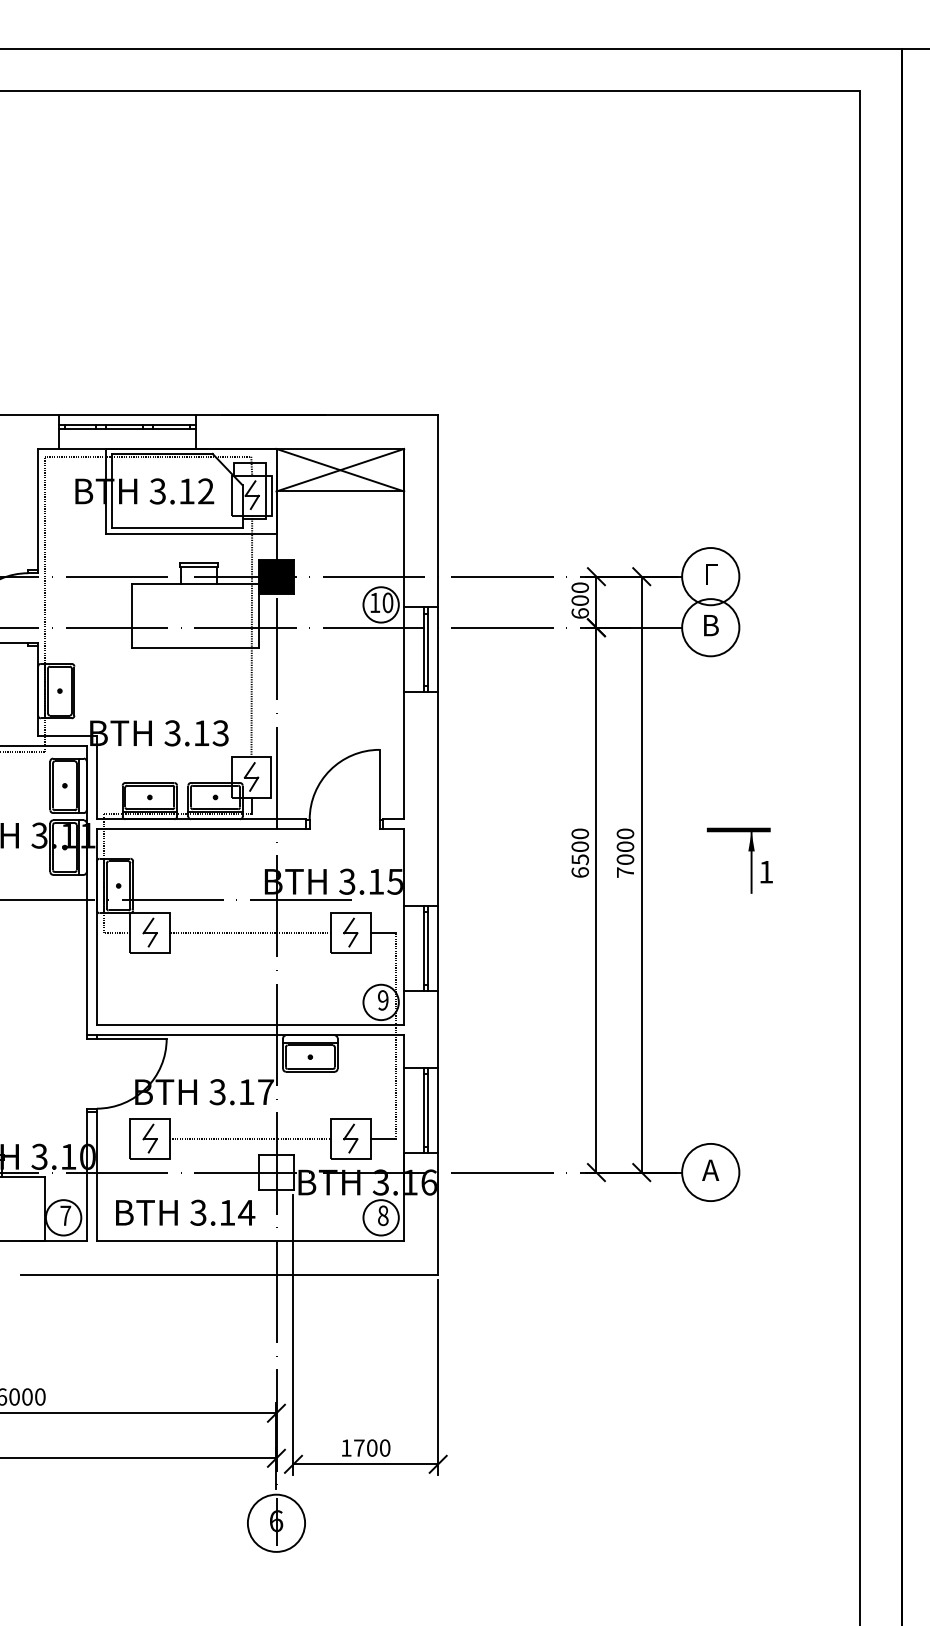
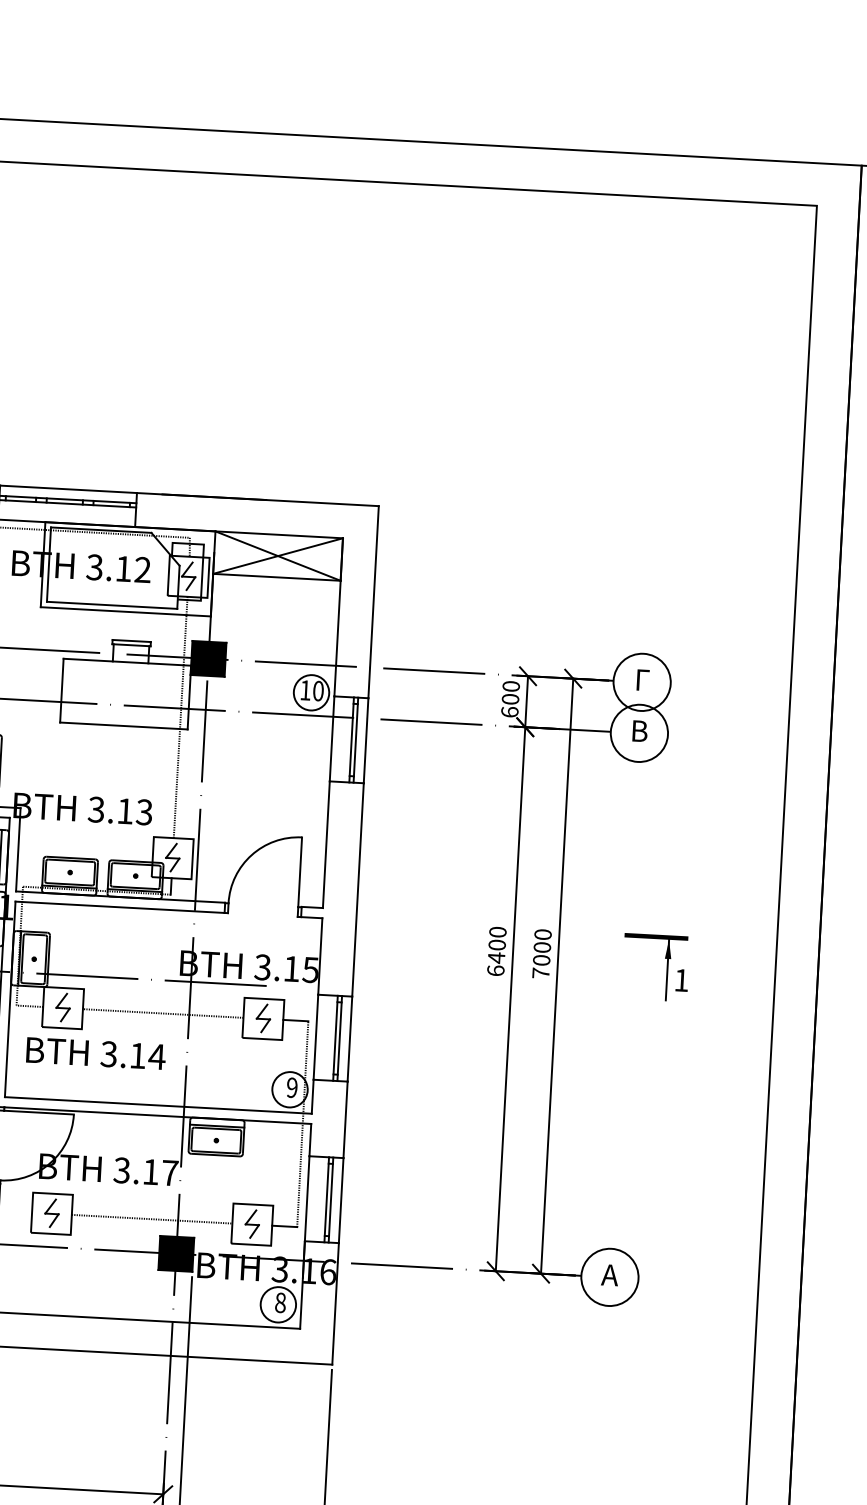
text: (579, 859) -> (495, 957), 6500 -> 6400
fill: (276, 1172) -> (176, 1253), added
text: (185, 1212) -> (96, 1053), moved

